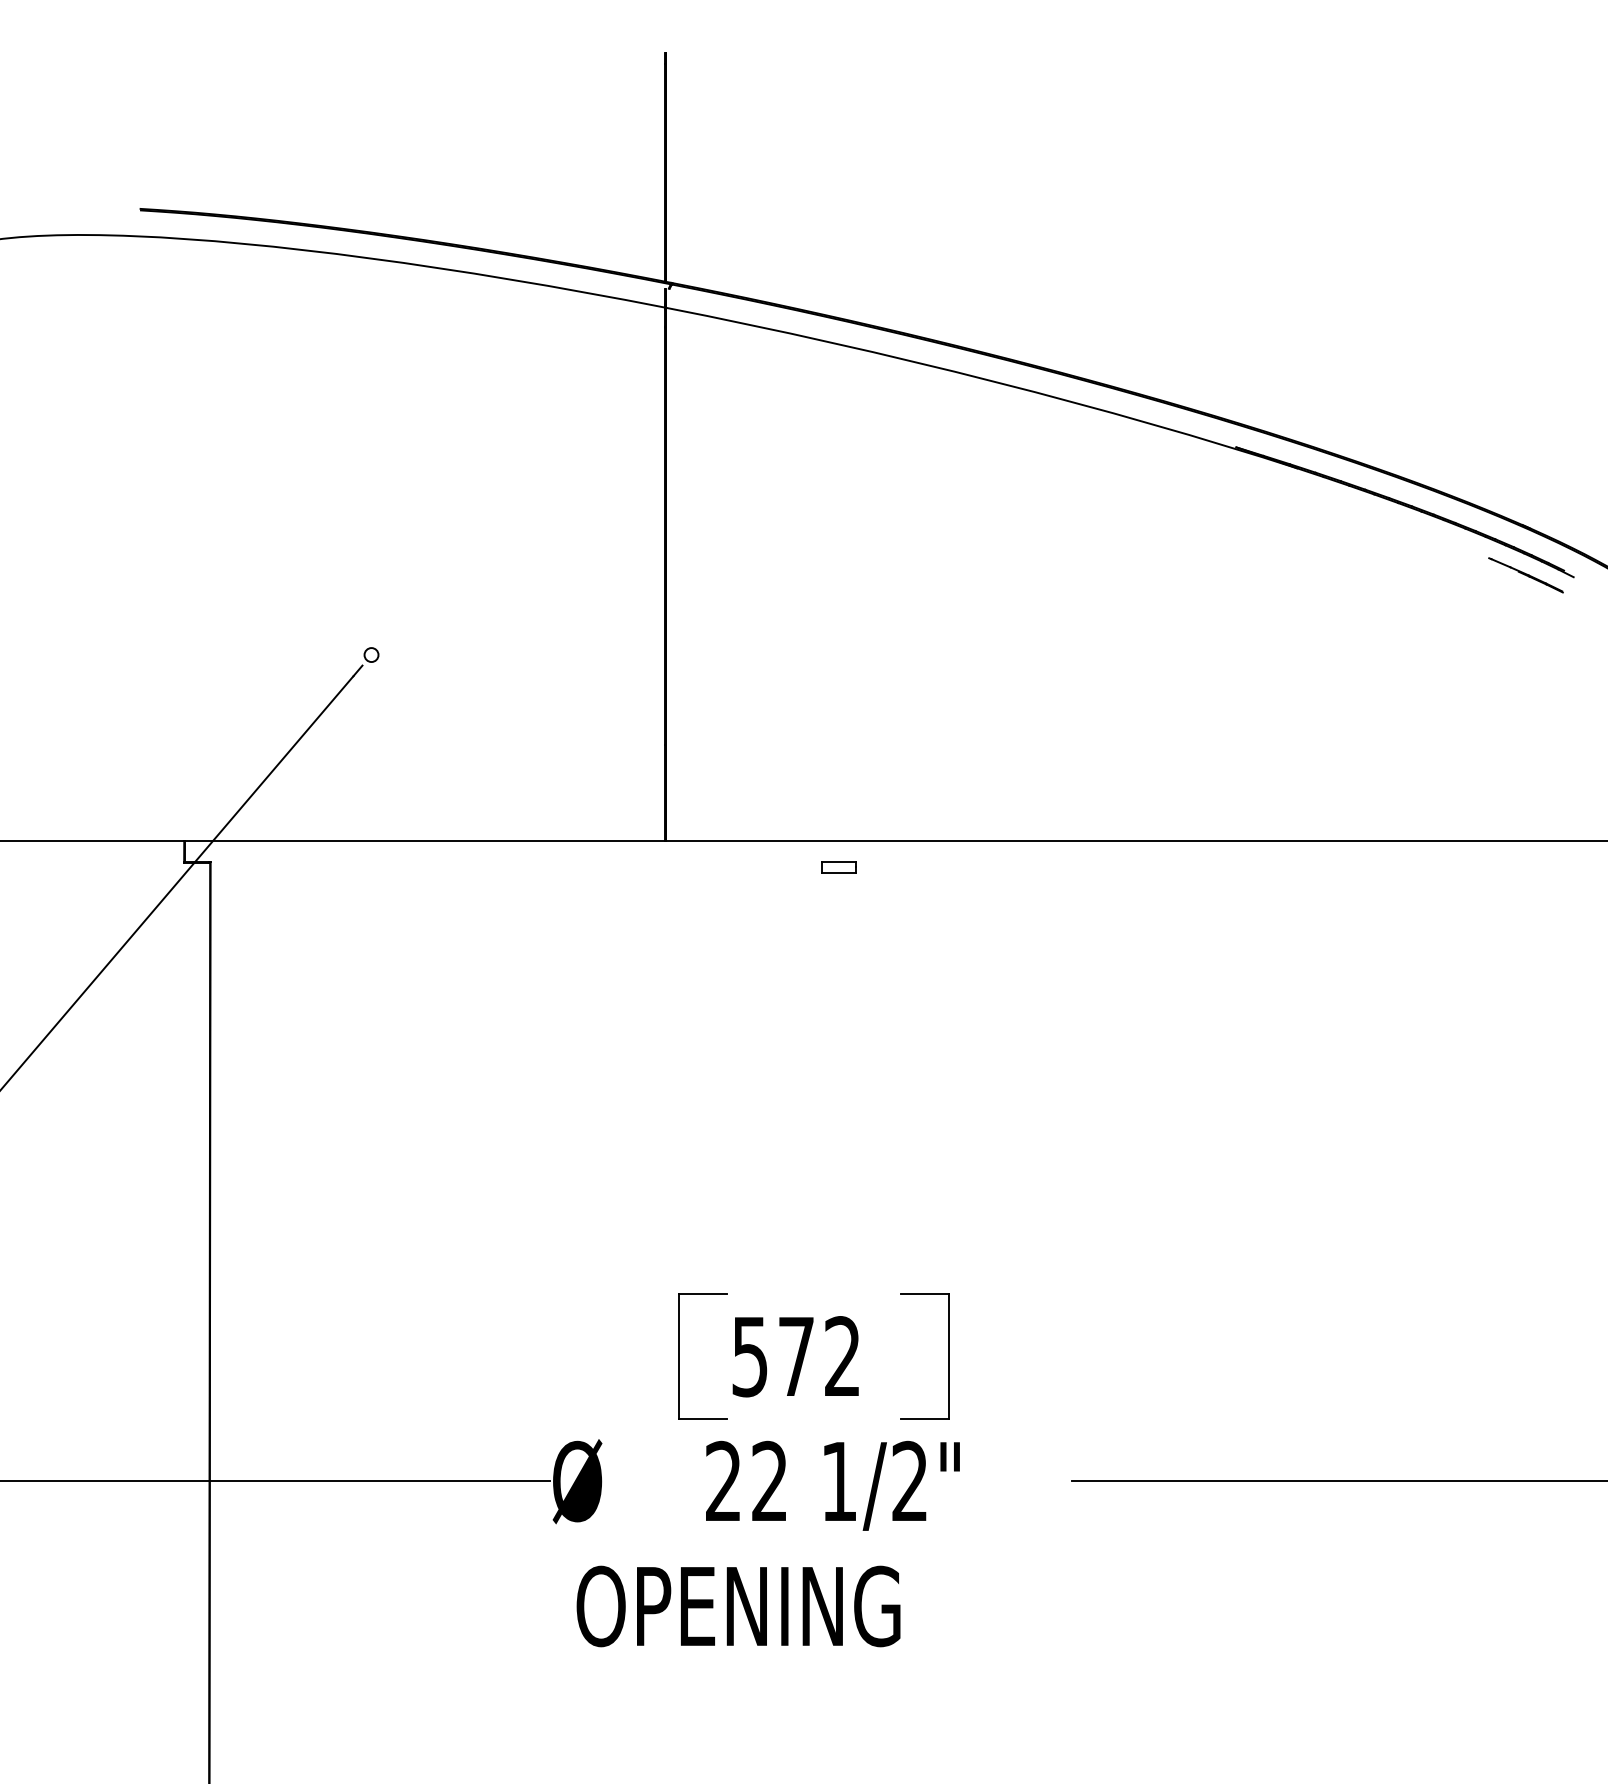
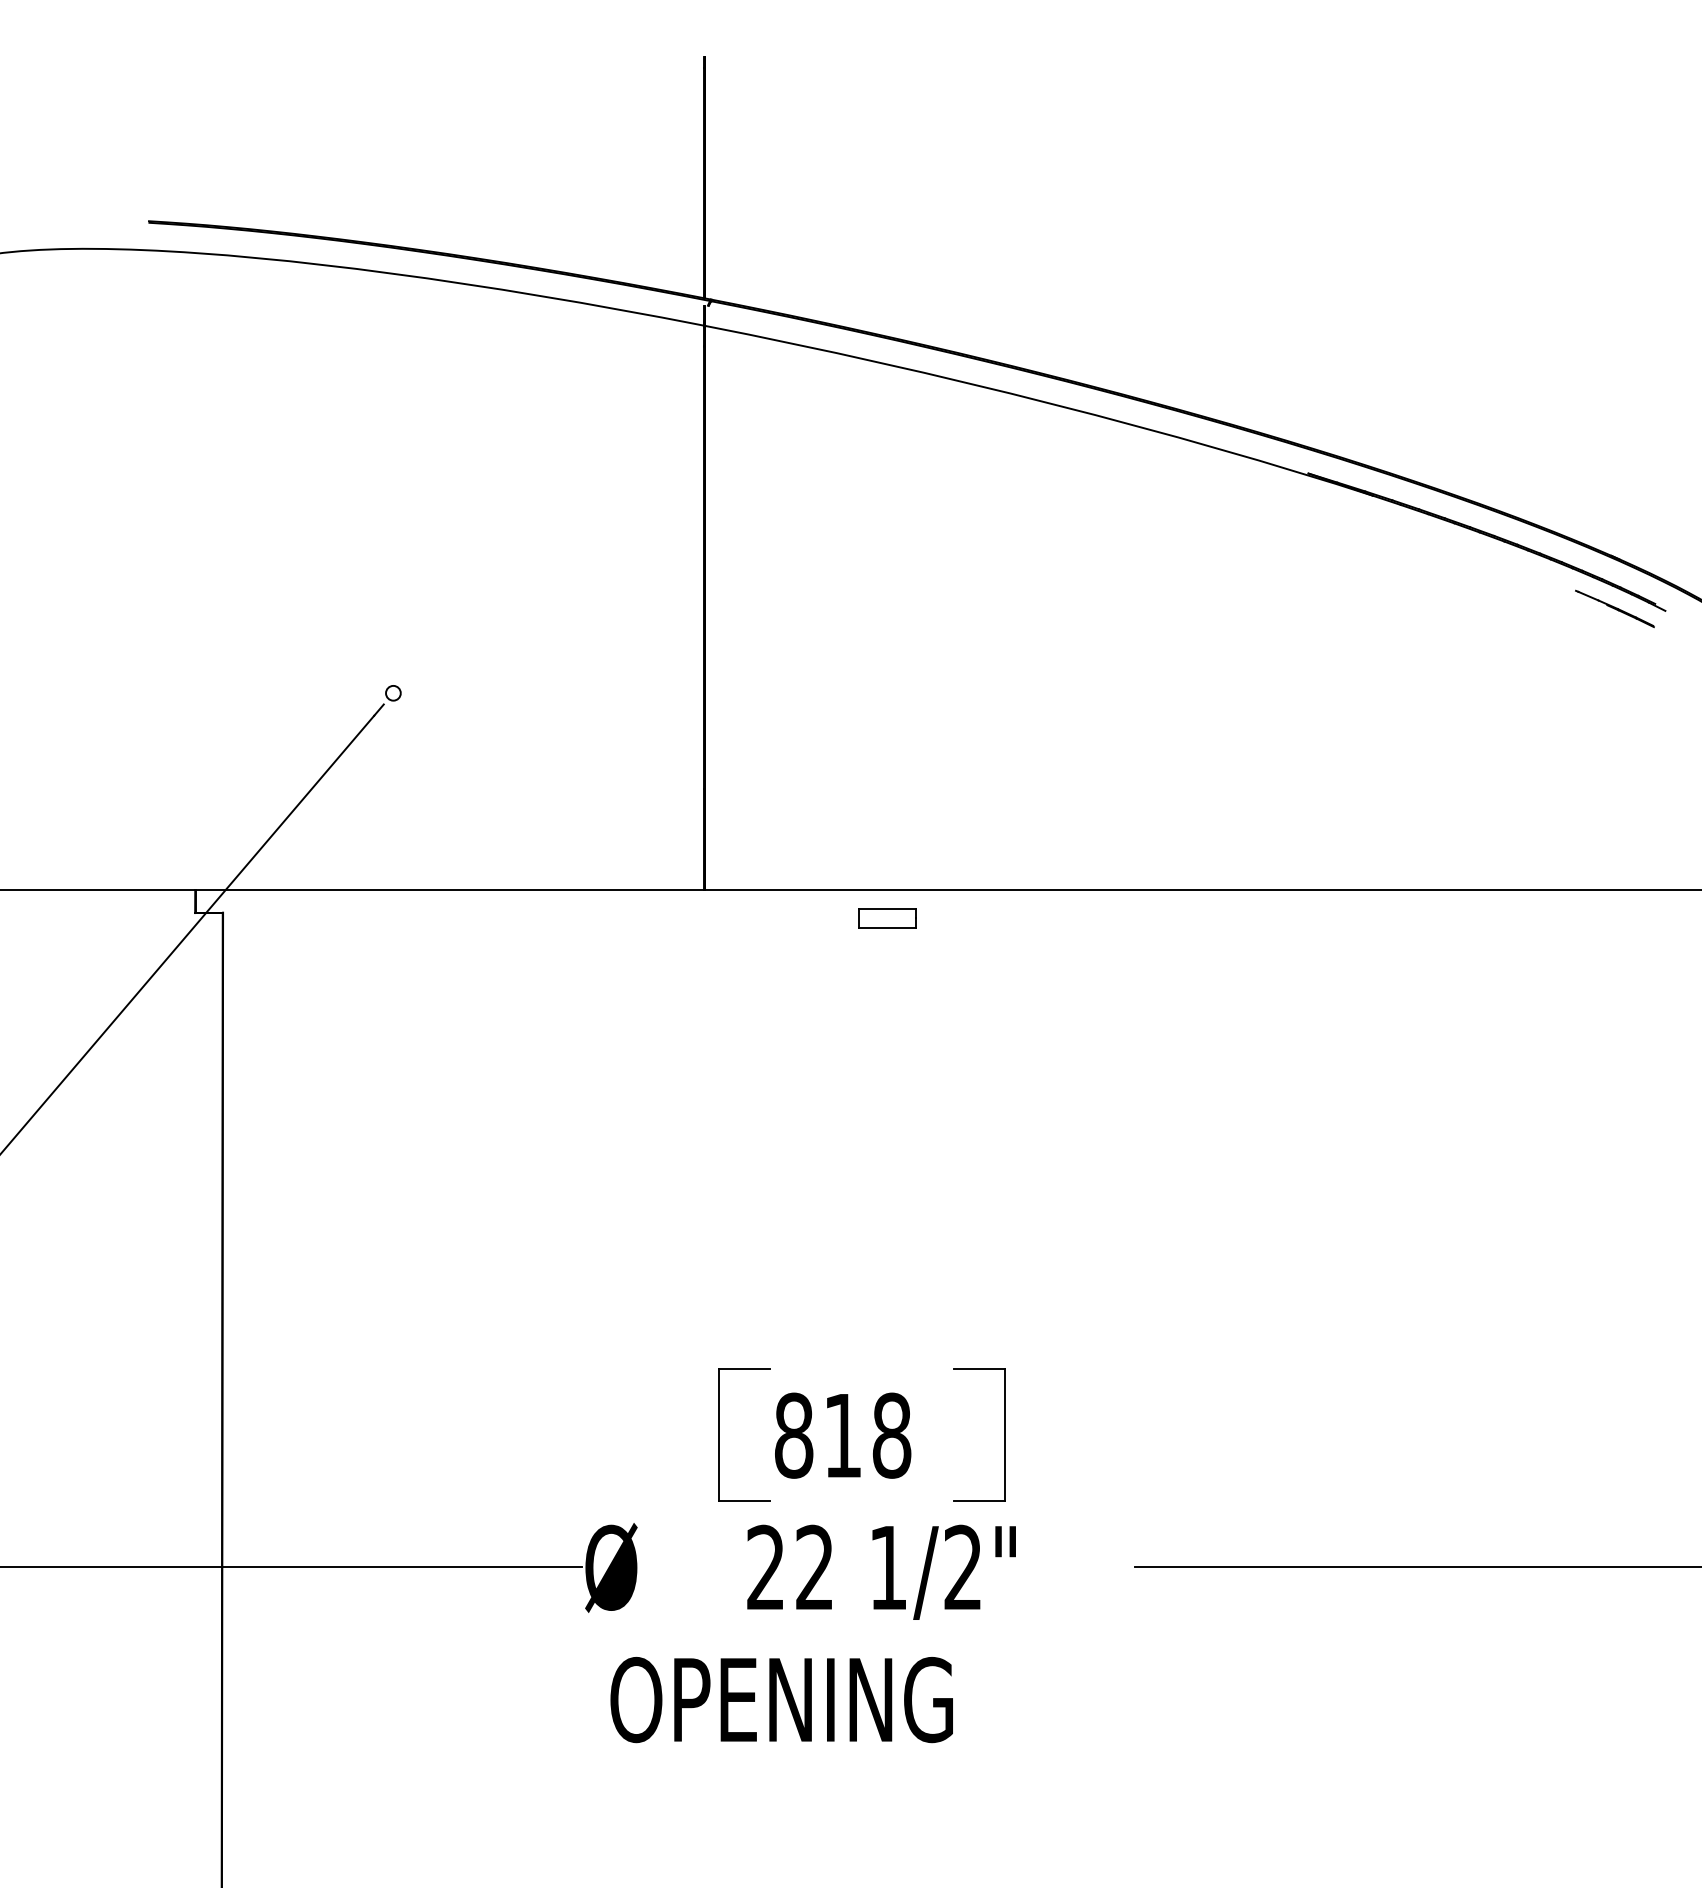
part: (838, 867) -> (887, 918), size x1.6
text: (796, 1356) -> (843, 1435), 572 -> 818

